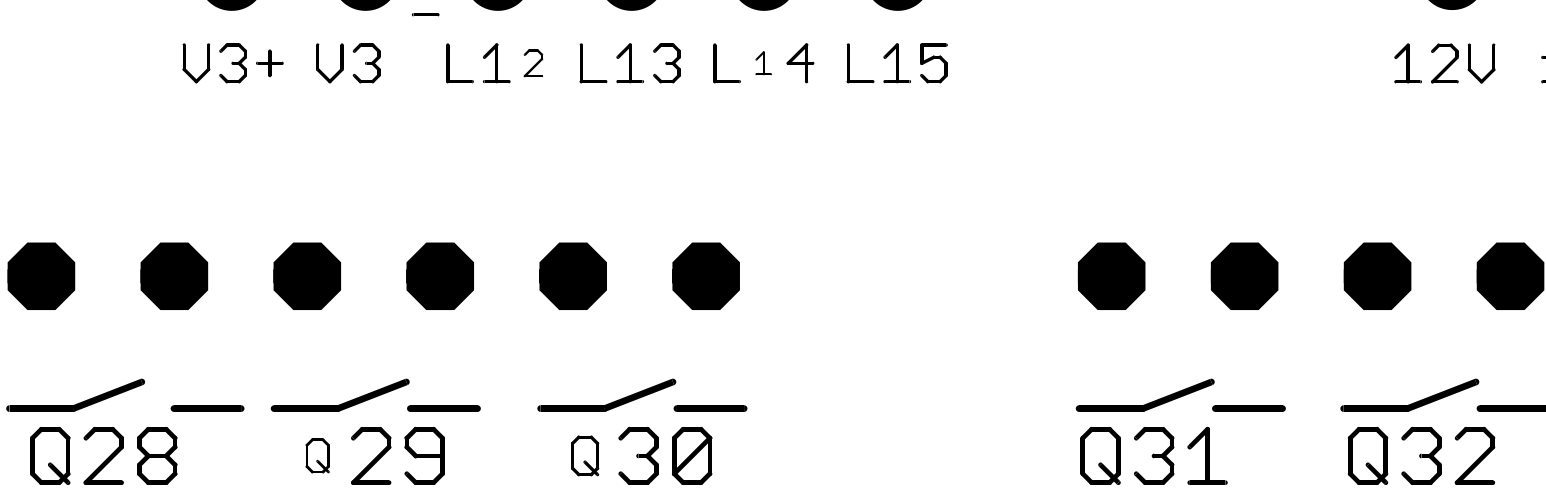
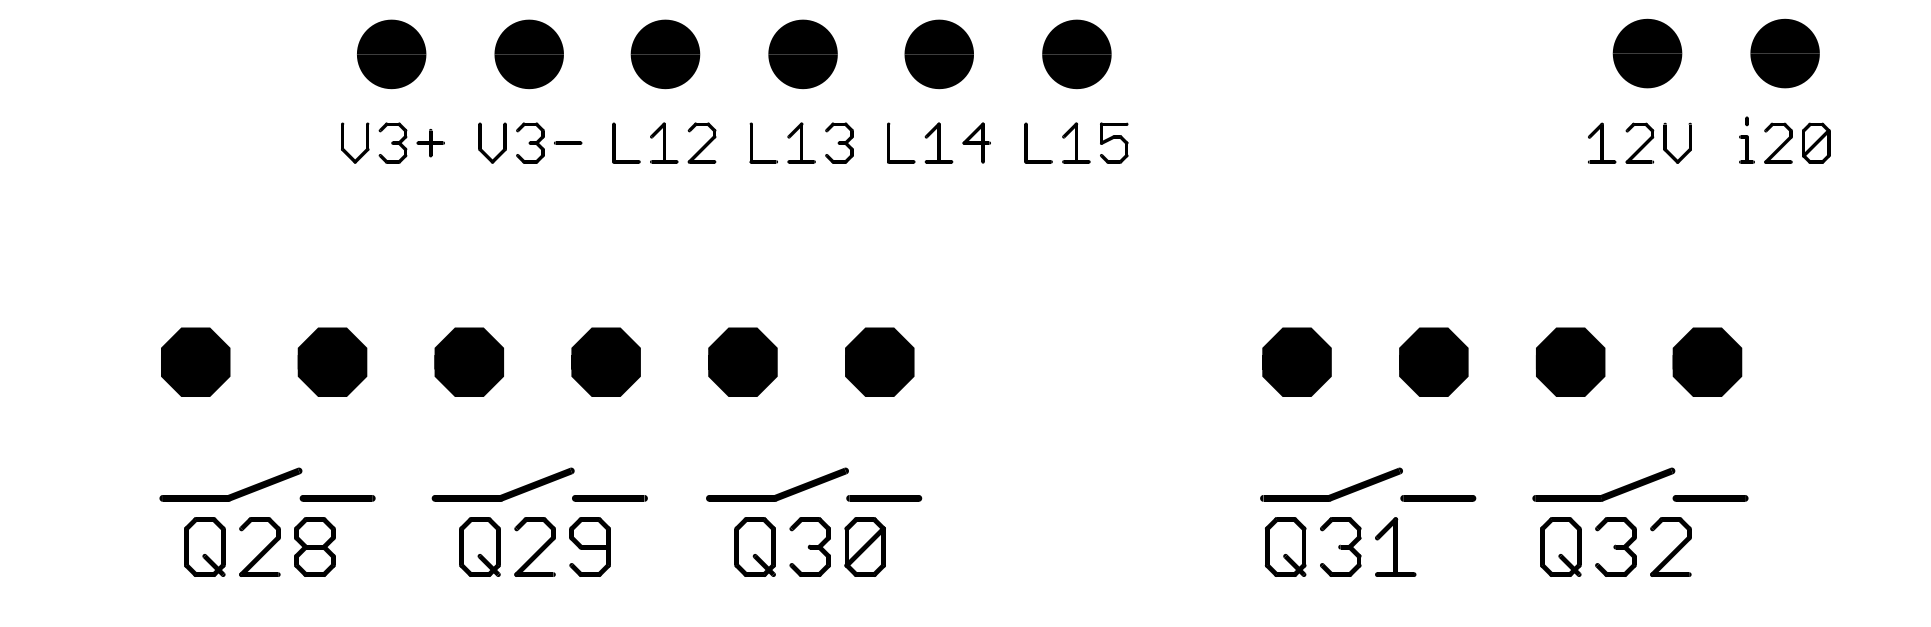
line: (426, 14) -> (568, 142), moved
part: (532, 62) -> (701, 142), size x1.43
part: (763, 62) -> (938, 142), size x1.67
part: (207, 408) -> (337, 498), moved
part: (317, 455) -> (479, 546), size x1.67
part: (584, 455) -> (754, 546), size x1.43

